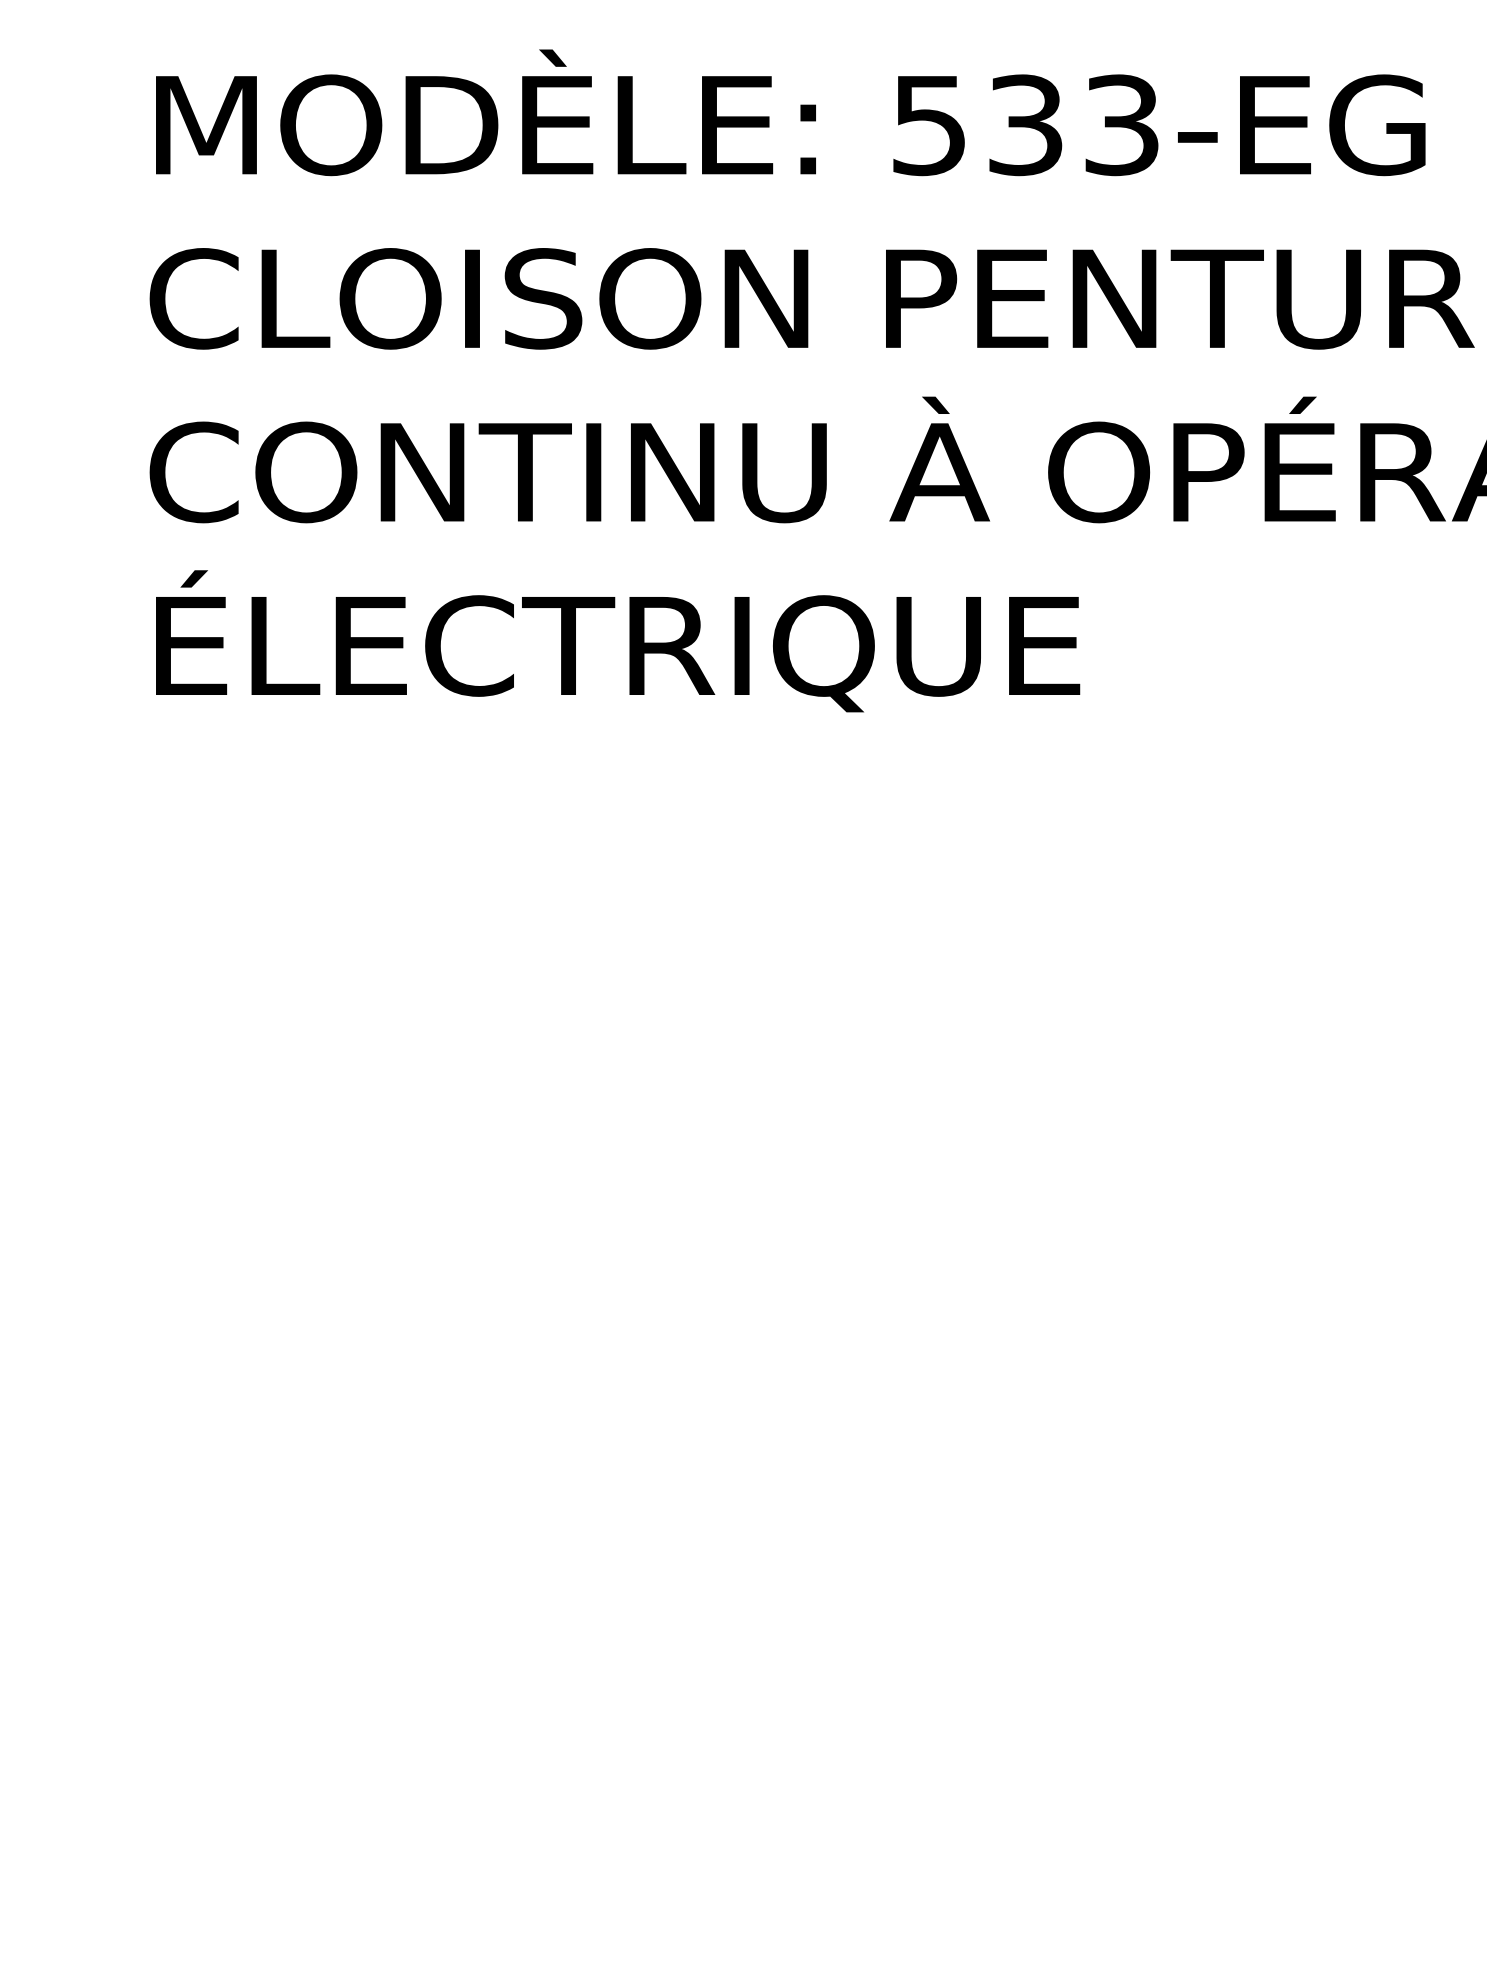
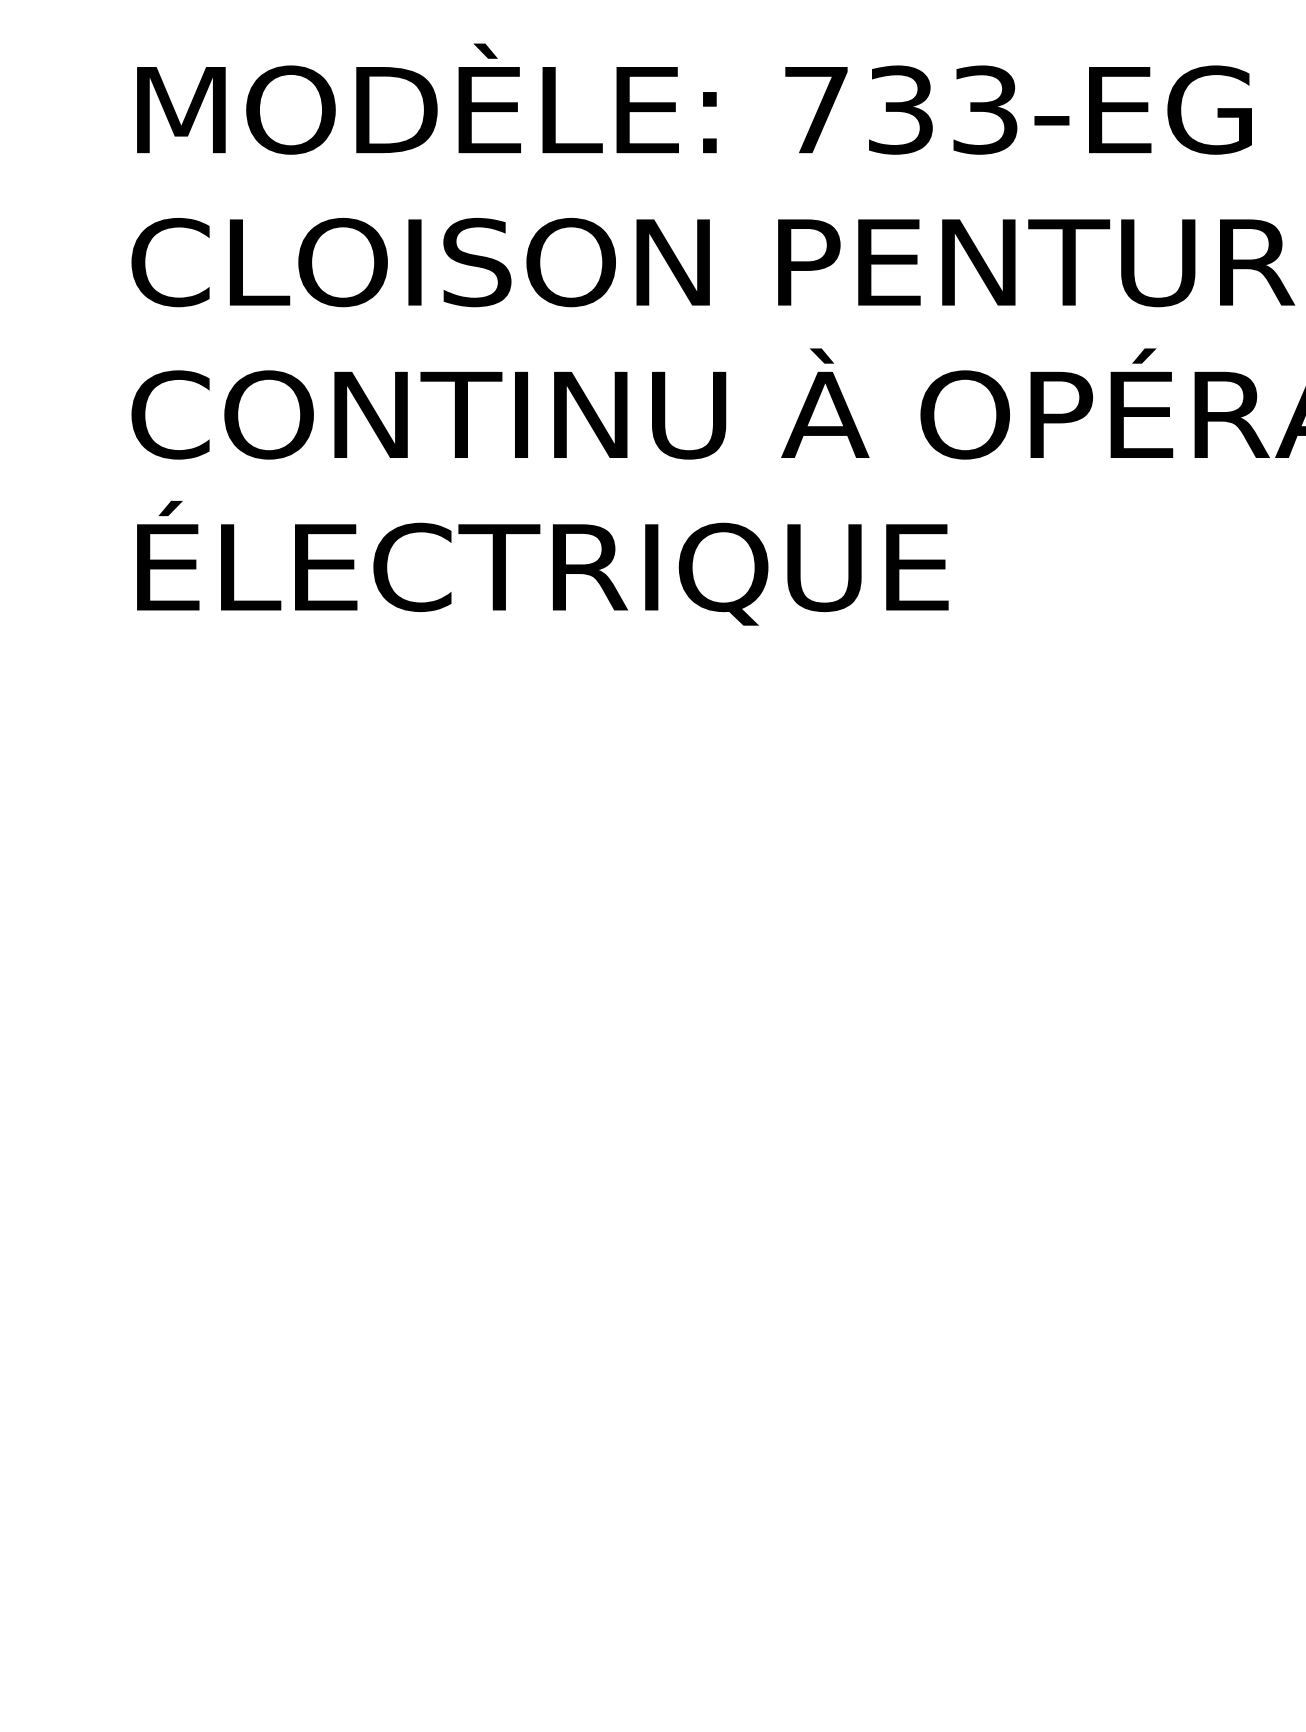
text: (929, 126) -> (816, 111), 533-EG -> 733-EG

